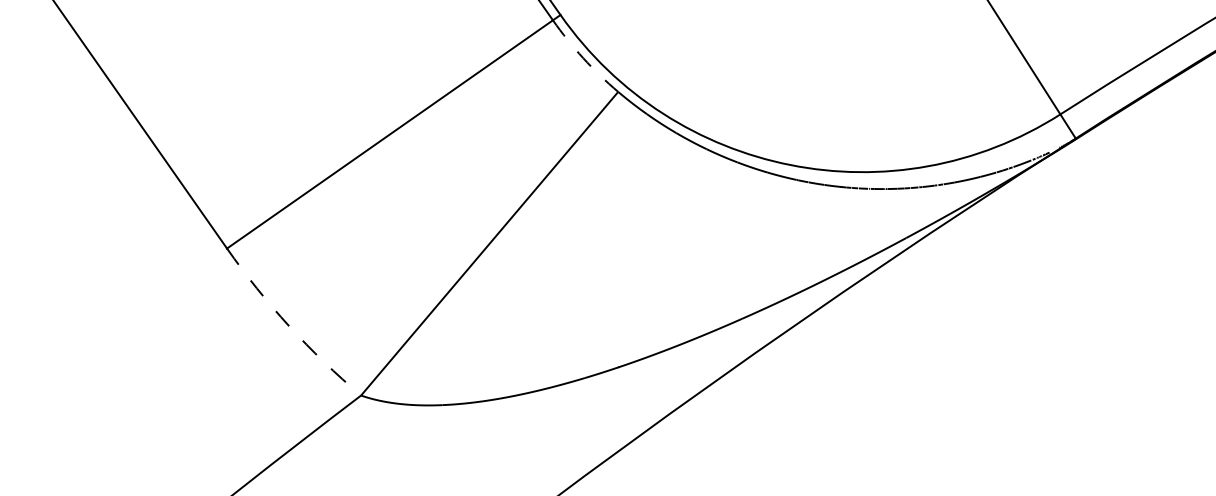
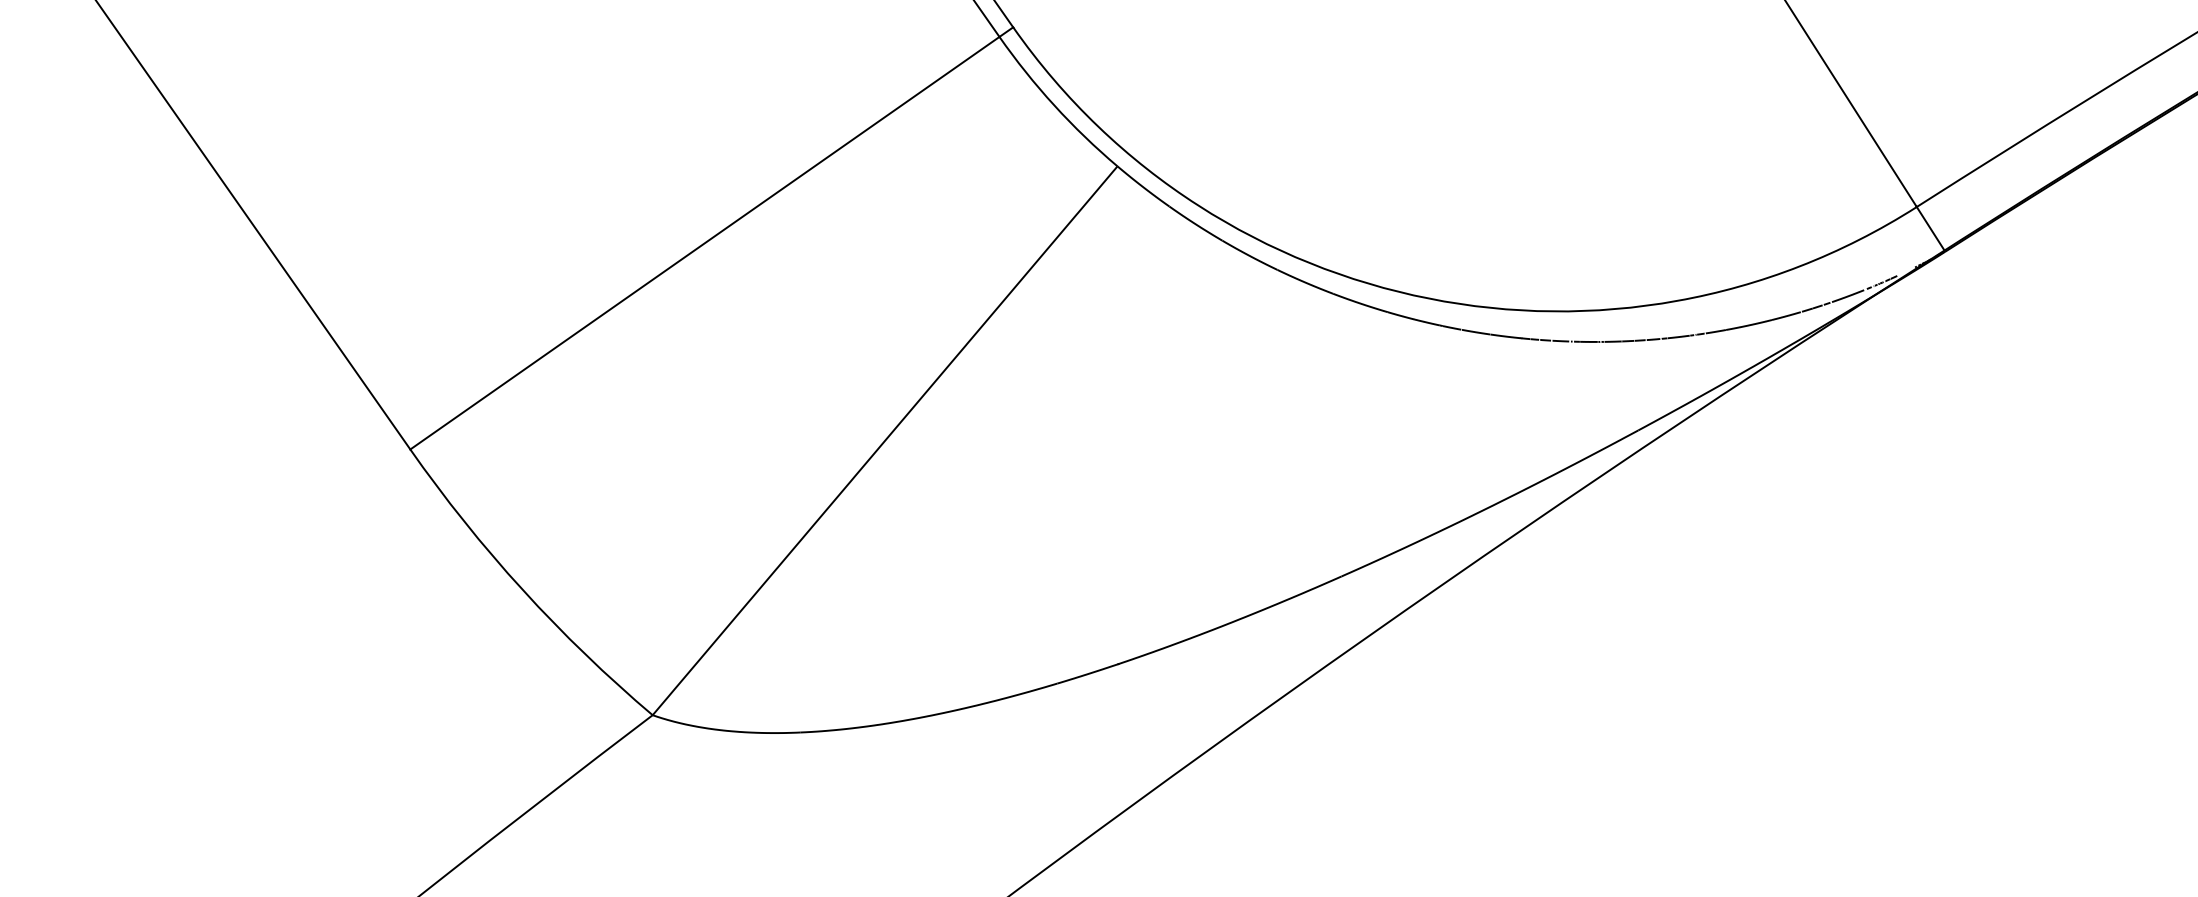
arc: (583, 58) -> (1054, 105), dashed -> solid
arc: (289, 326) -> (523, 590), dashed -> solid

